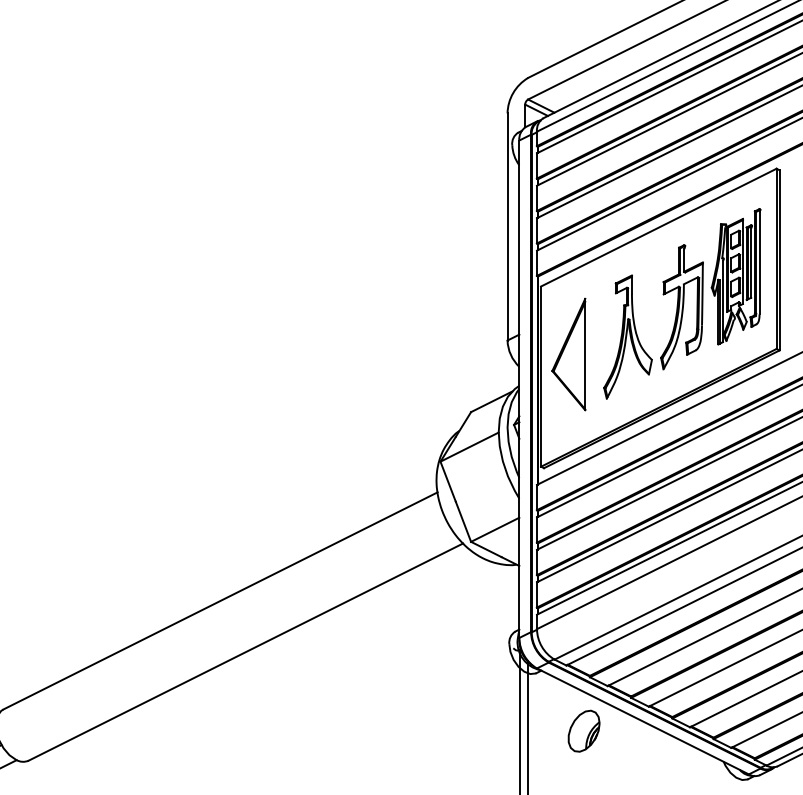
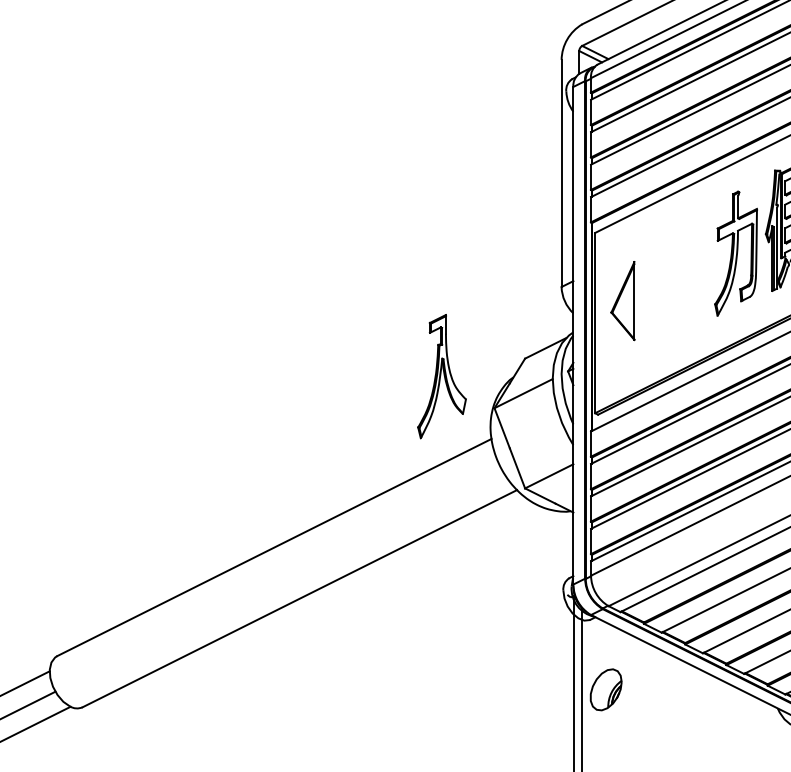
part: (627, 336) -> (441, 376), moved
part: (568, 354) -> (622, 300), size x0.7
part: (583, 730) -> (605, 689), moved

